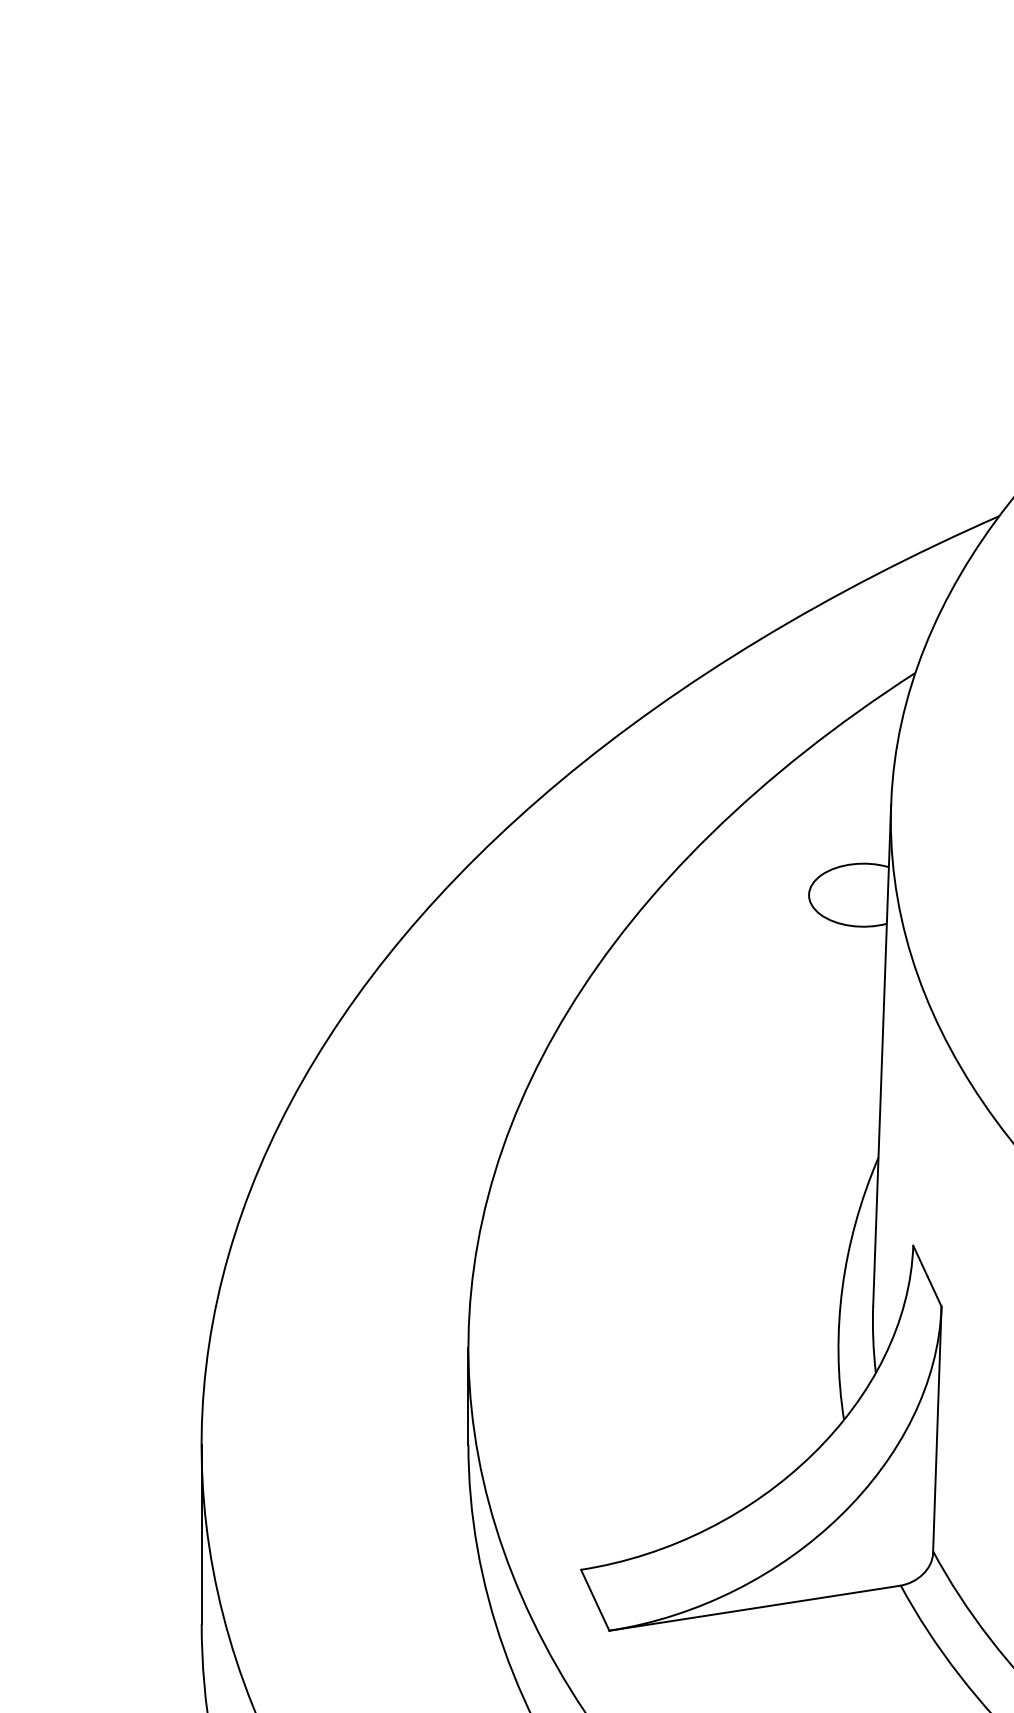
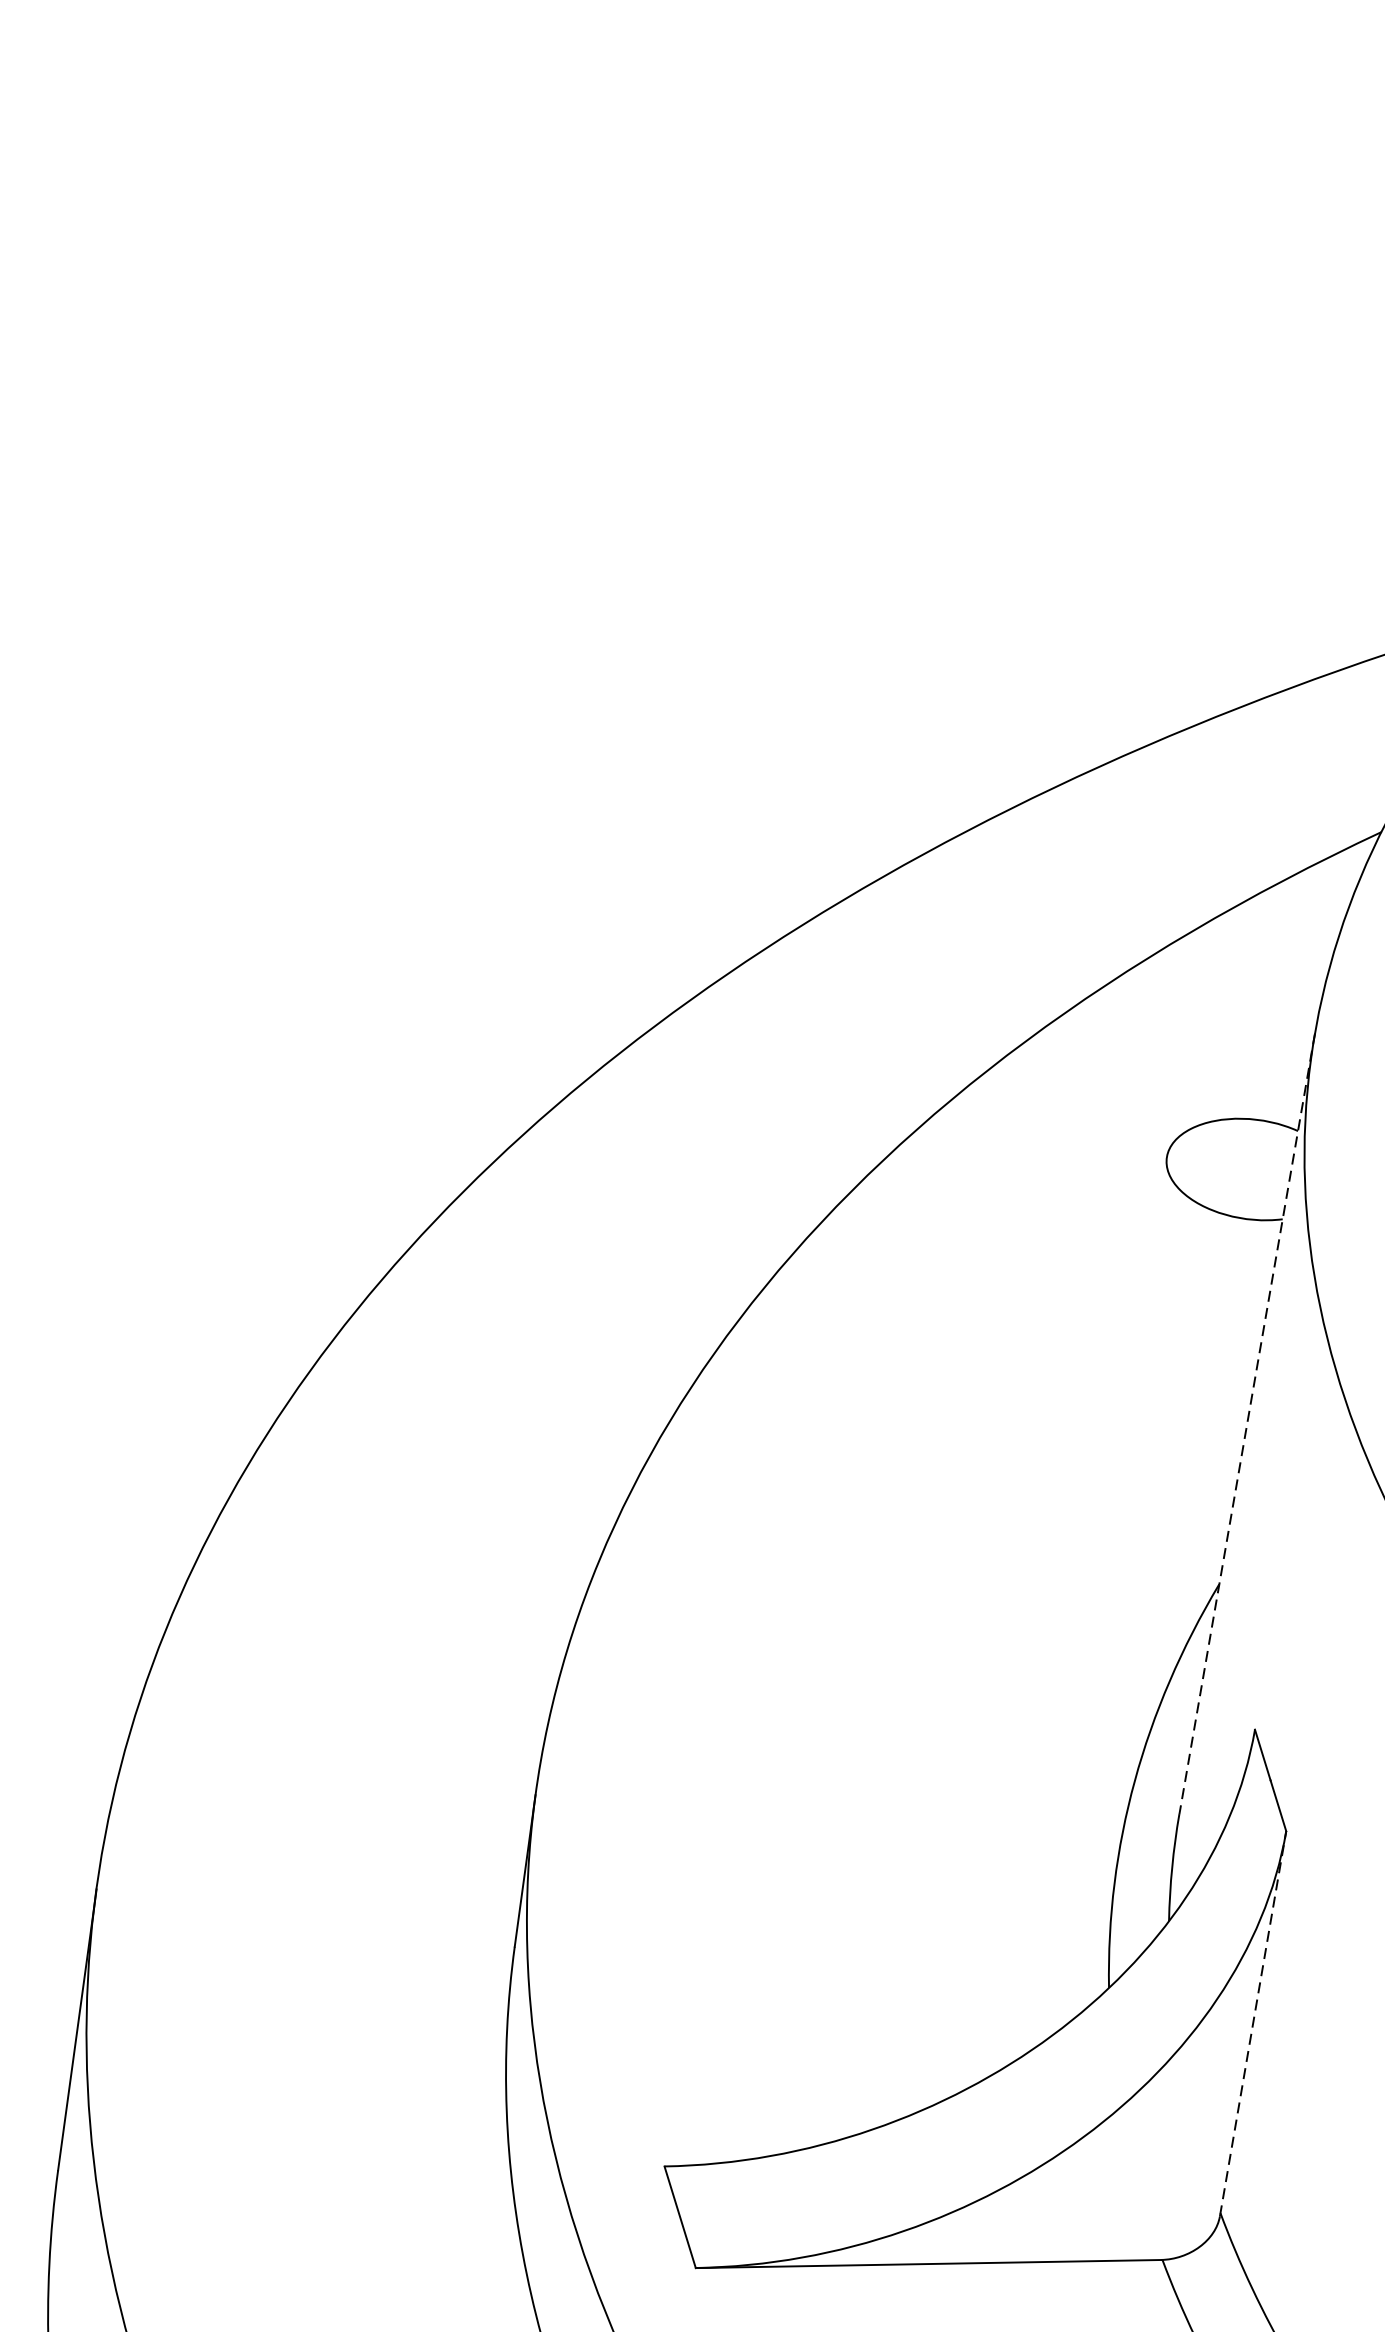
line: (882, 1055) -> (1247, 1424), solid -> dashed
line: (937, 1429) -> (1253, 2023), solid -> dashed

